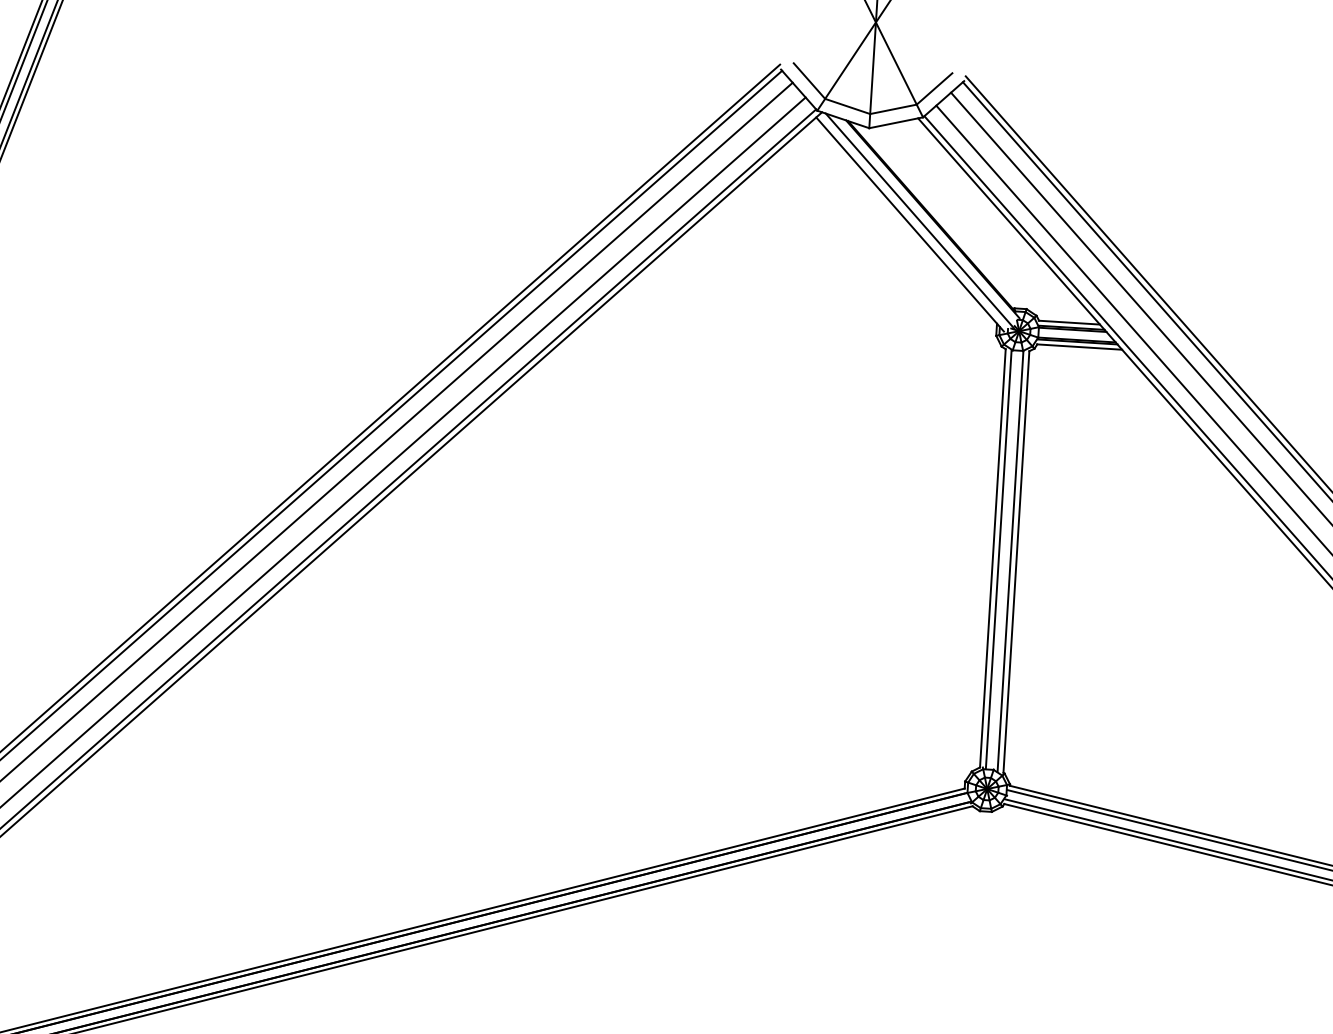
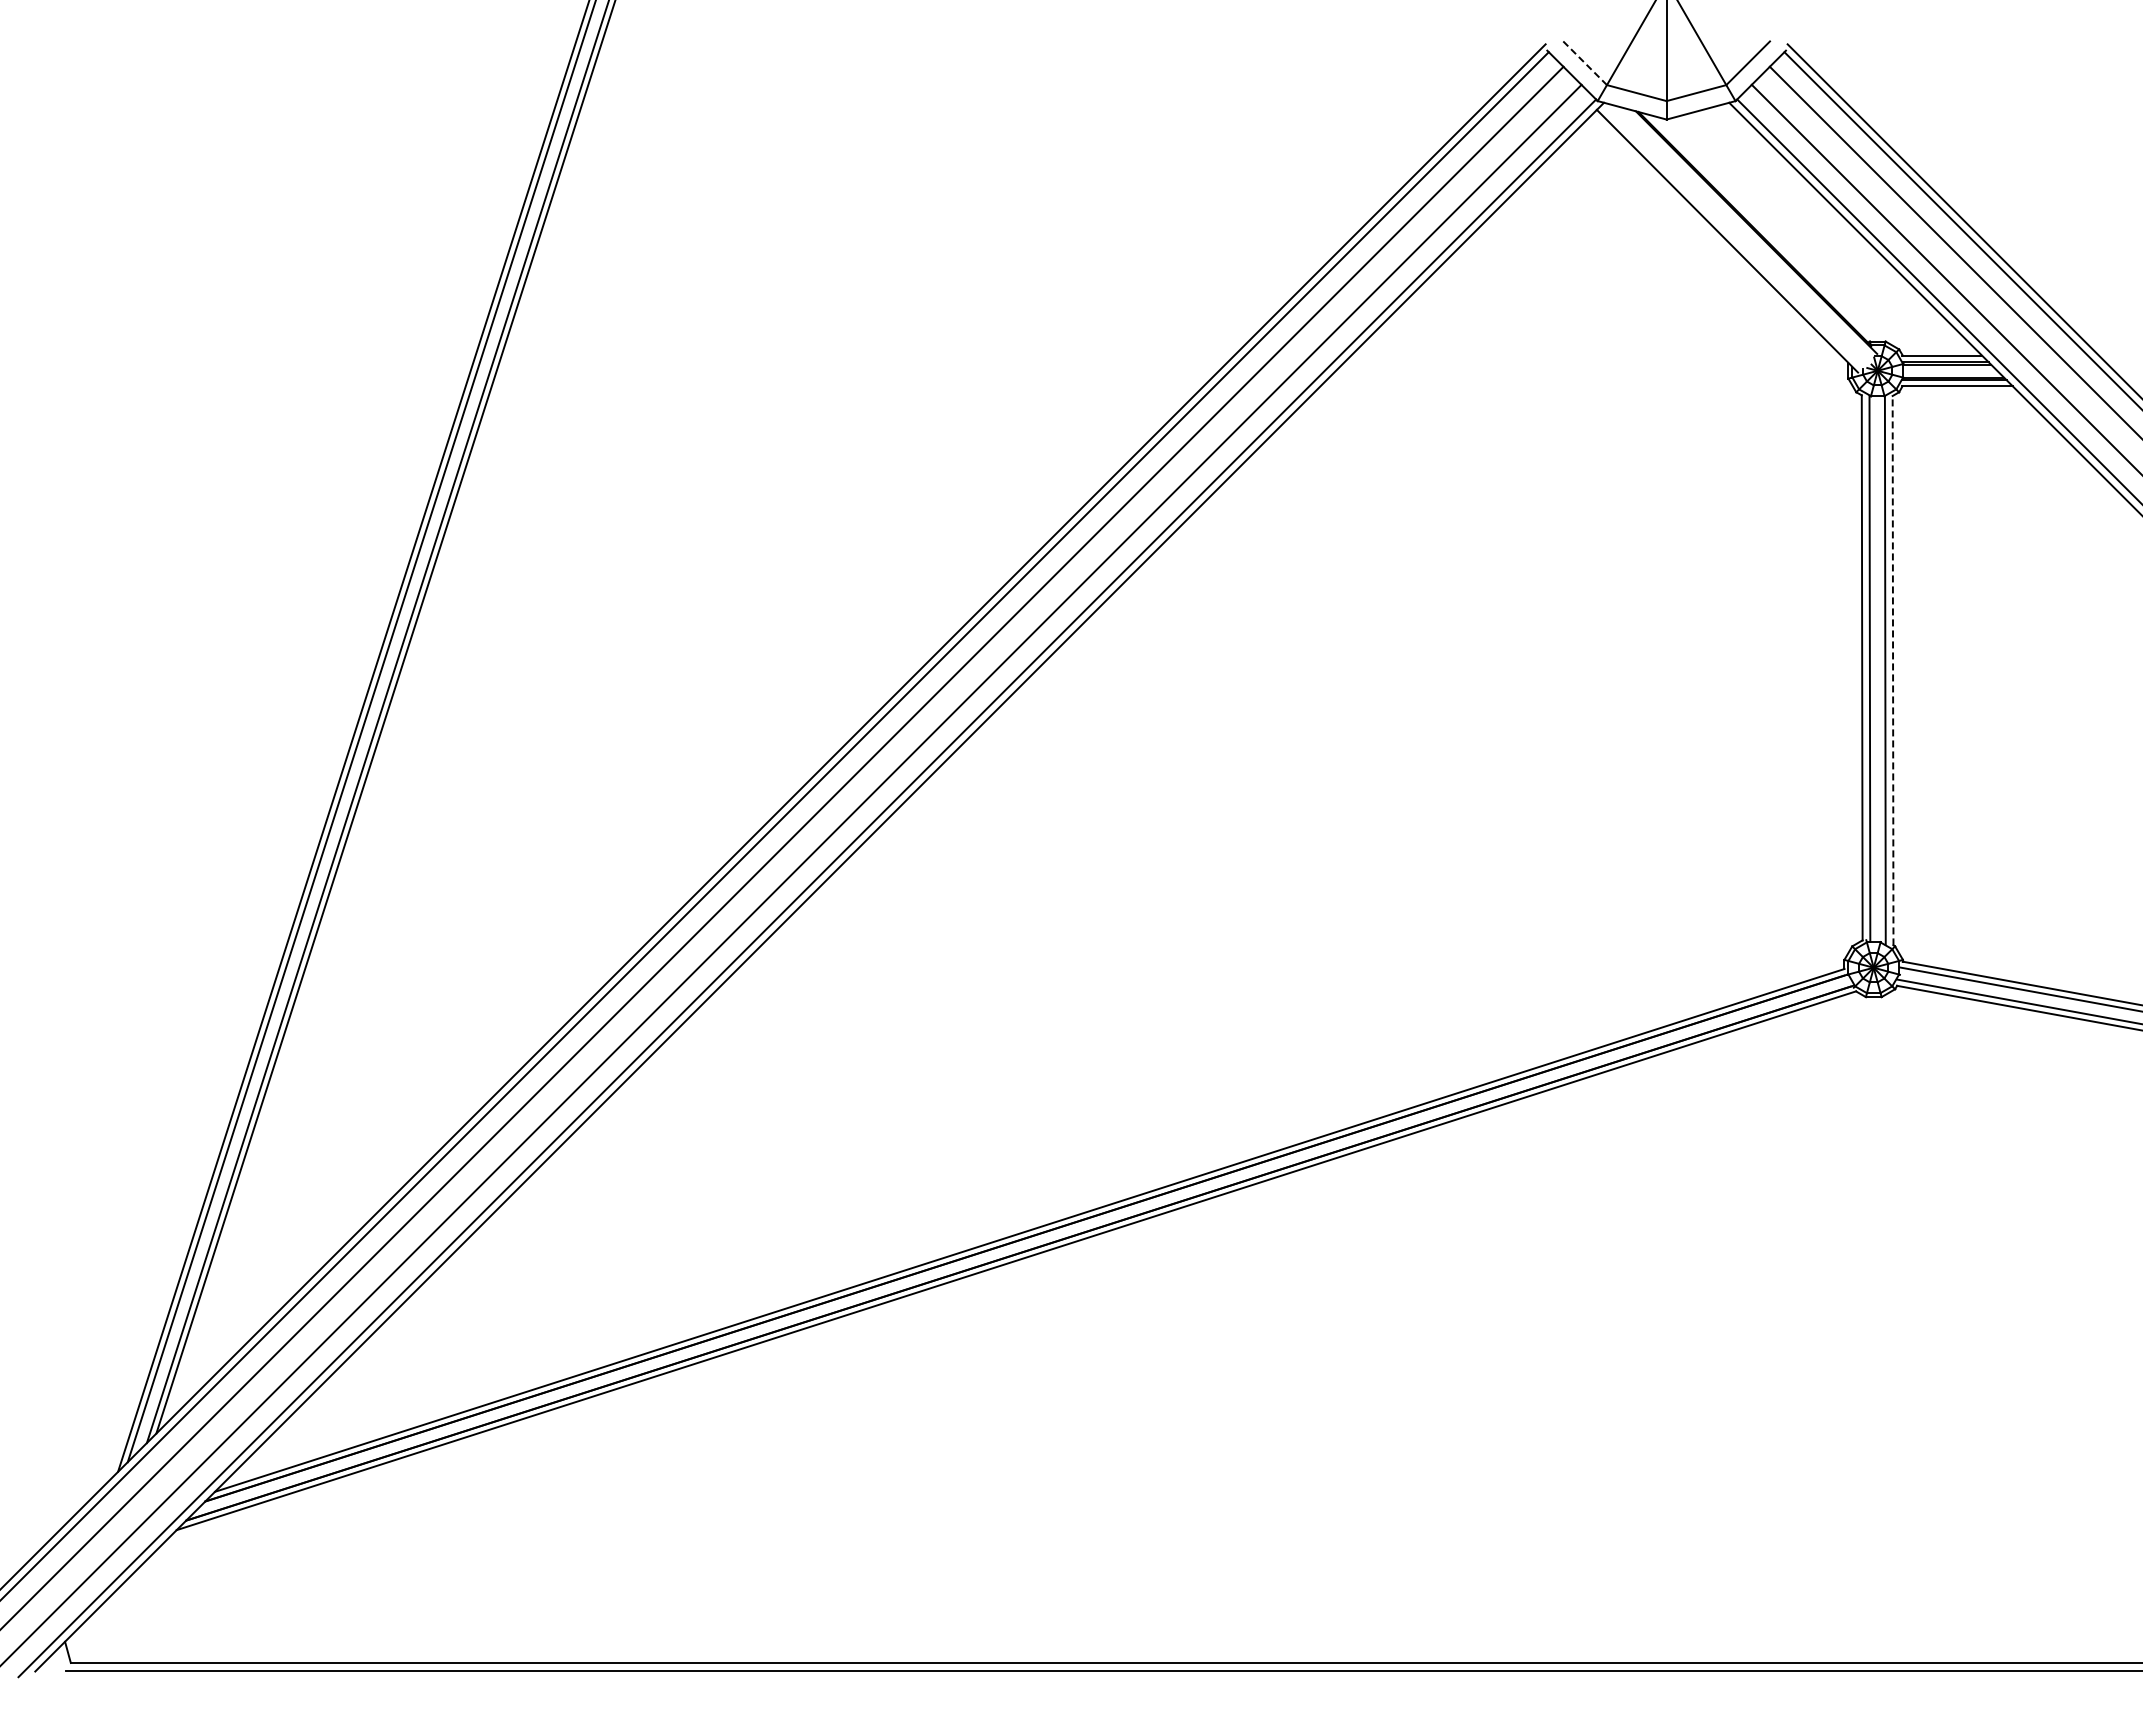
line: (809, 81) -> (1585, 63), solid -> dashed
line: (919, 220) -> (1739, 235), removed
line: (1016, 561) -> (1893, 670), solid -> dashed

